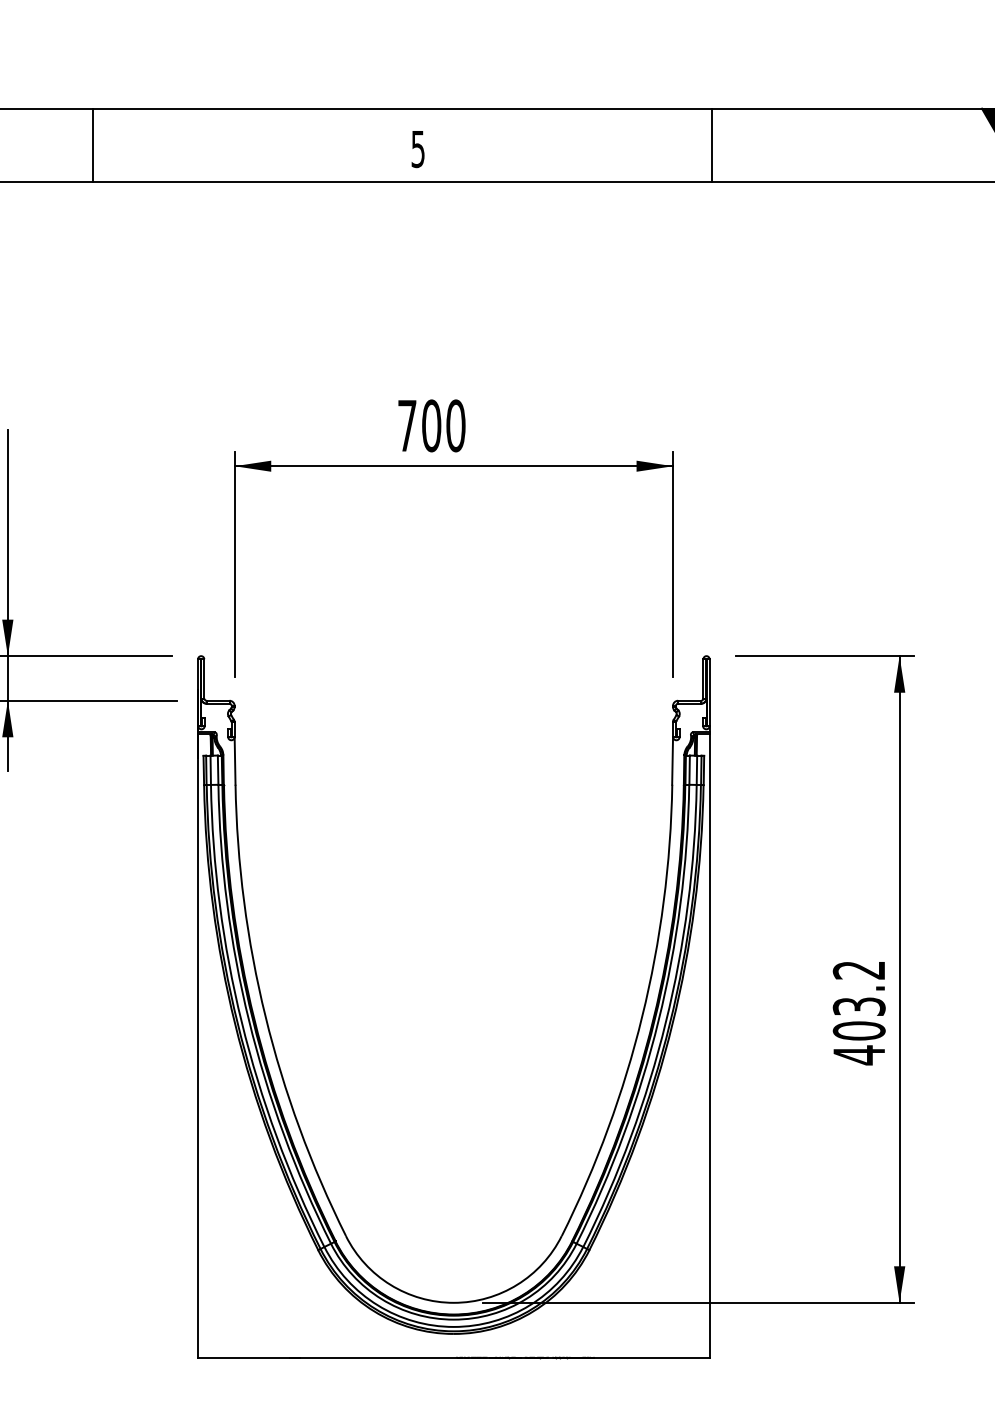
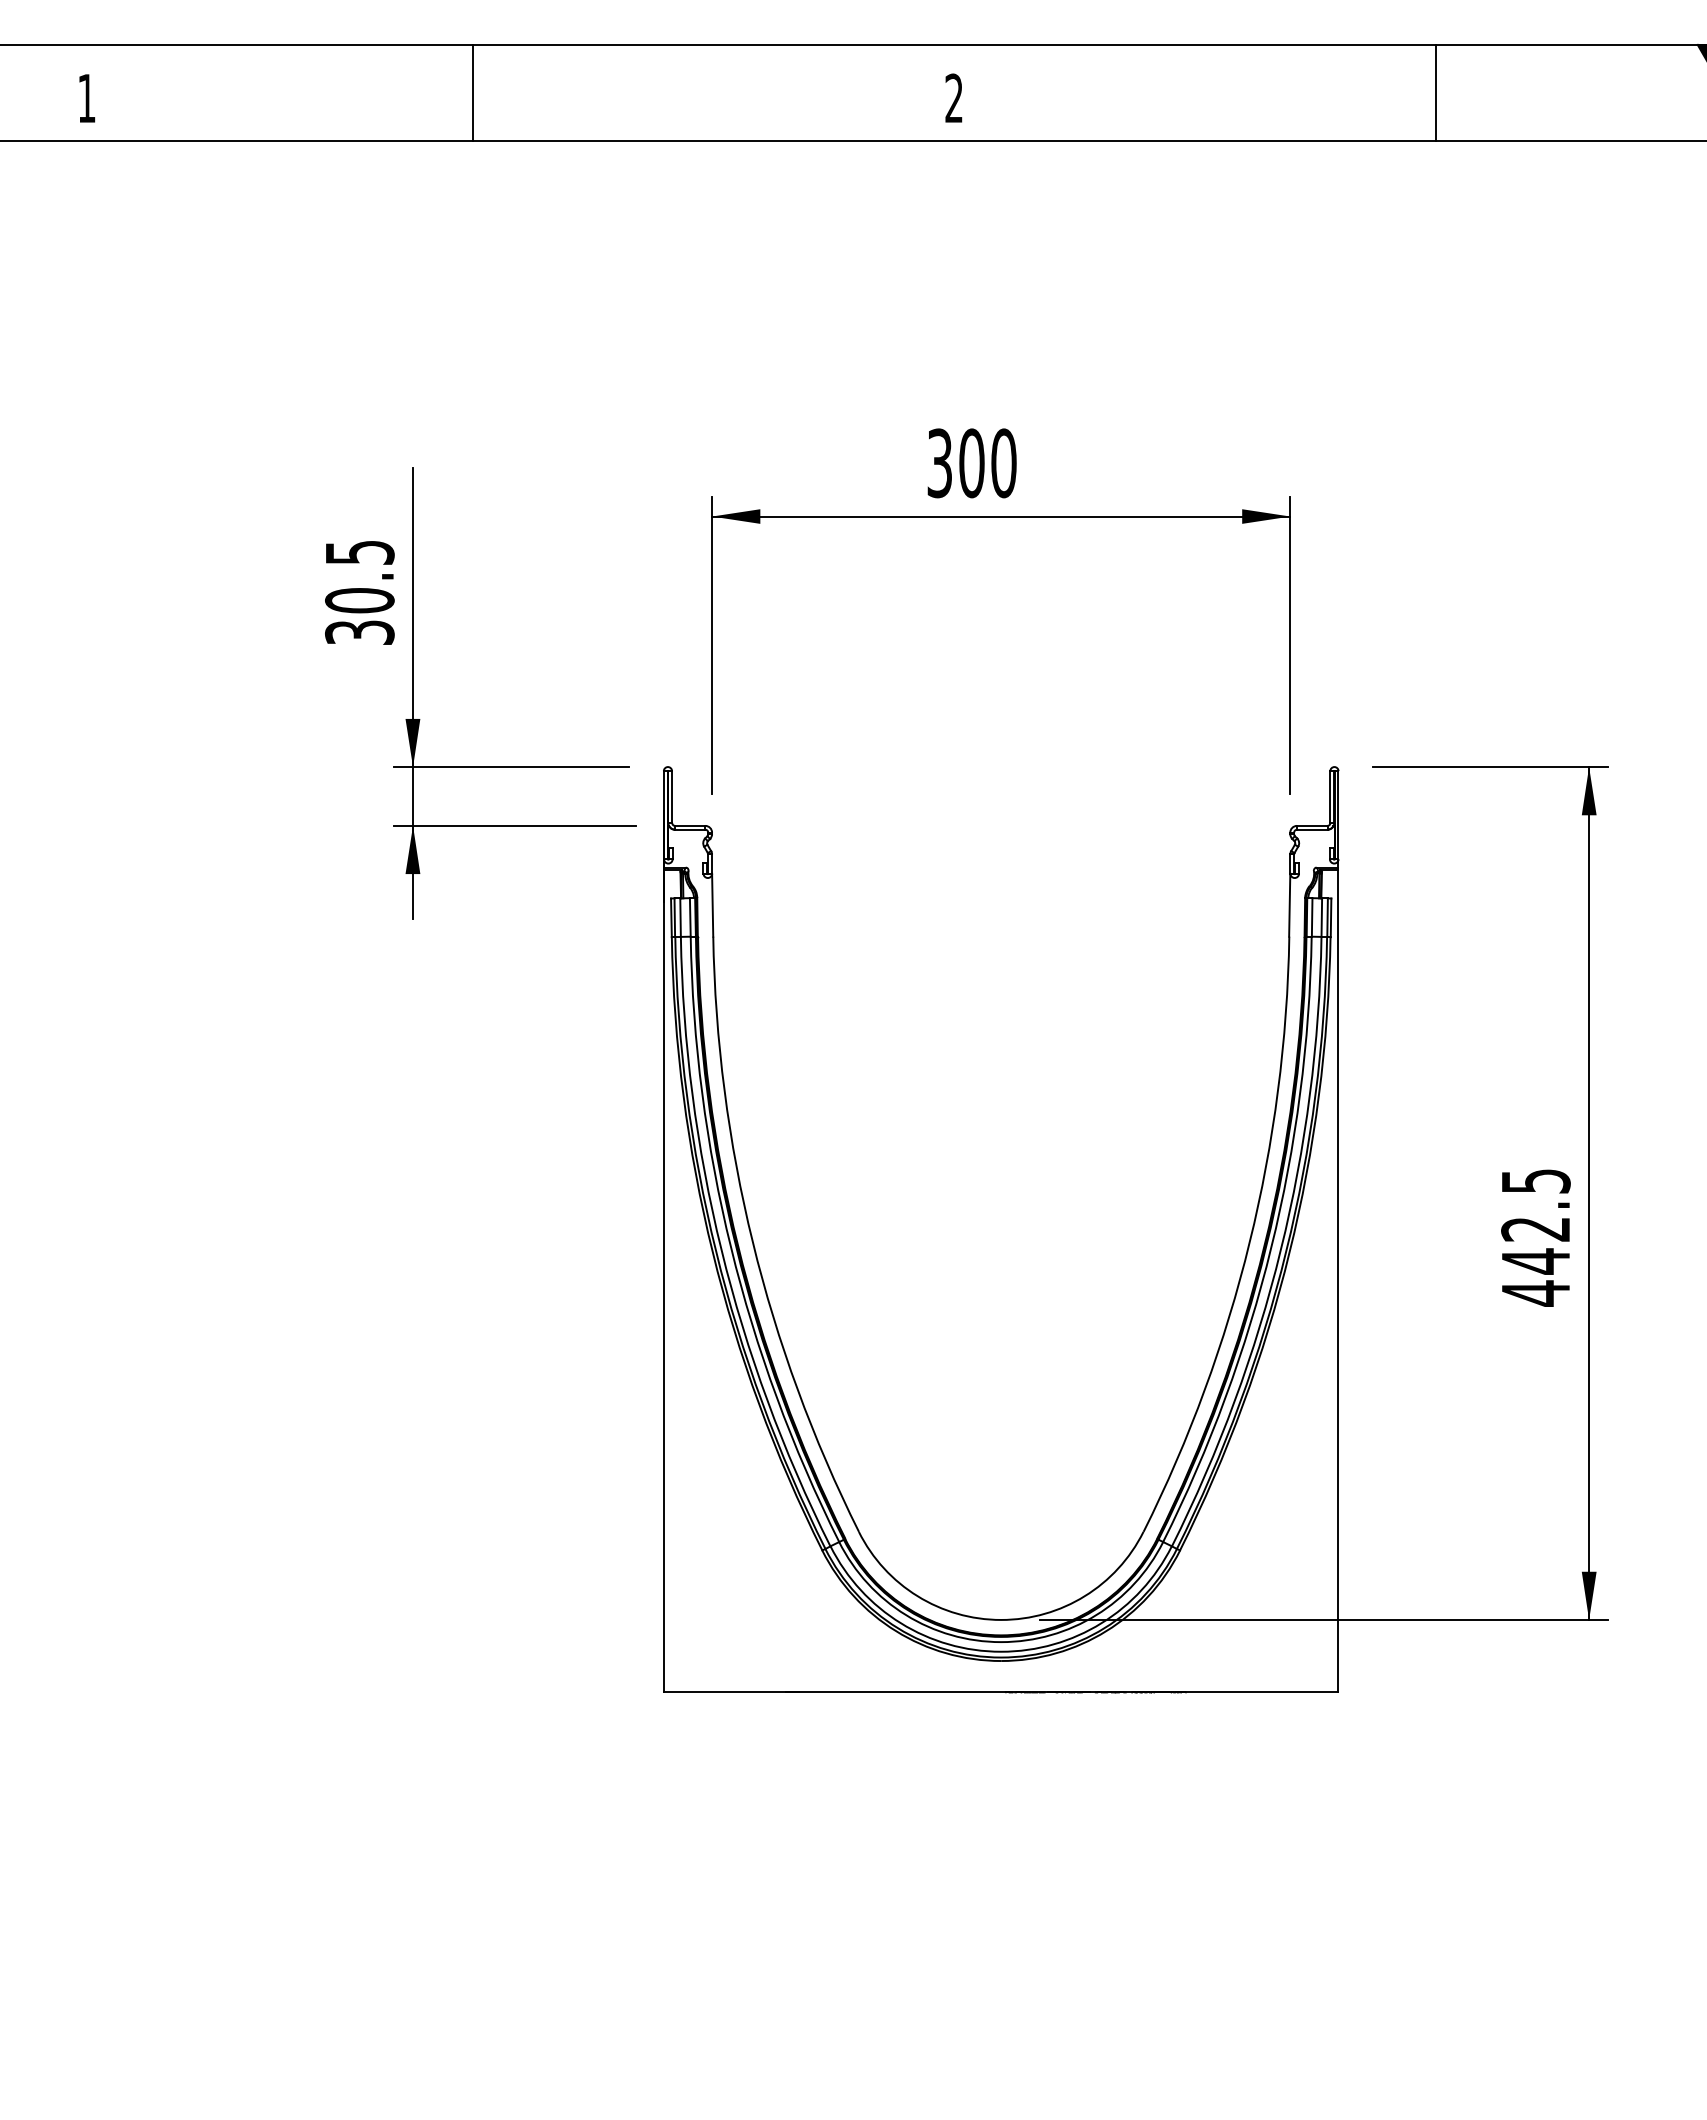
line: (93, 144) -> (472, 92), moved
line: (711, 144) -> (1436, 92), moved
text: (417, 149) -> (953, 98), 5 -> 2
text: (407, 426) -> (939, 463), 700 -> 300
text: (858, 1000) -> (1535, 1221), 403.2 -> 442.5

